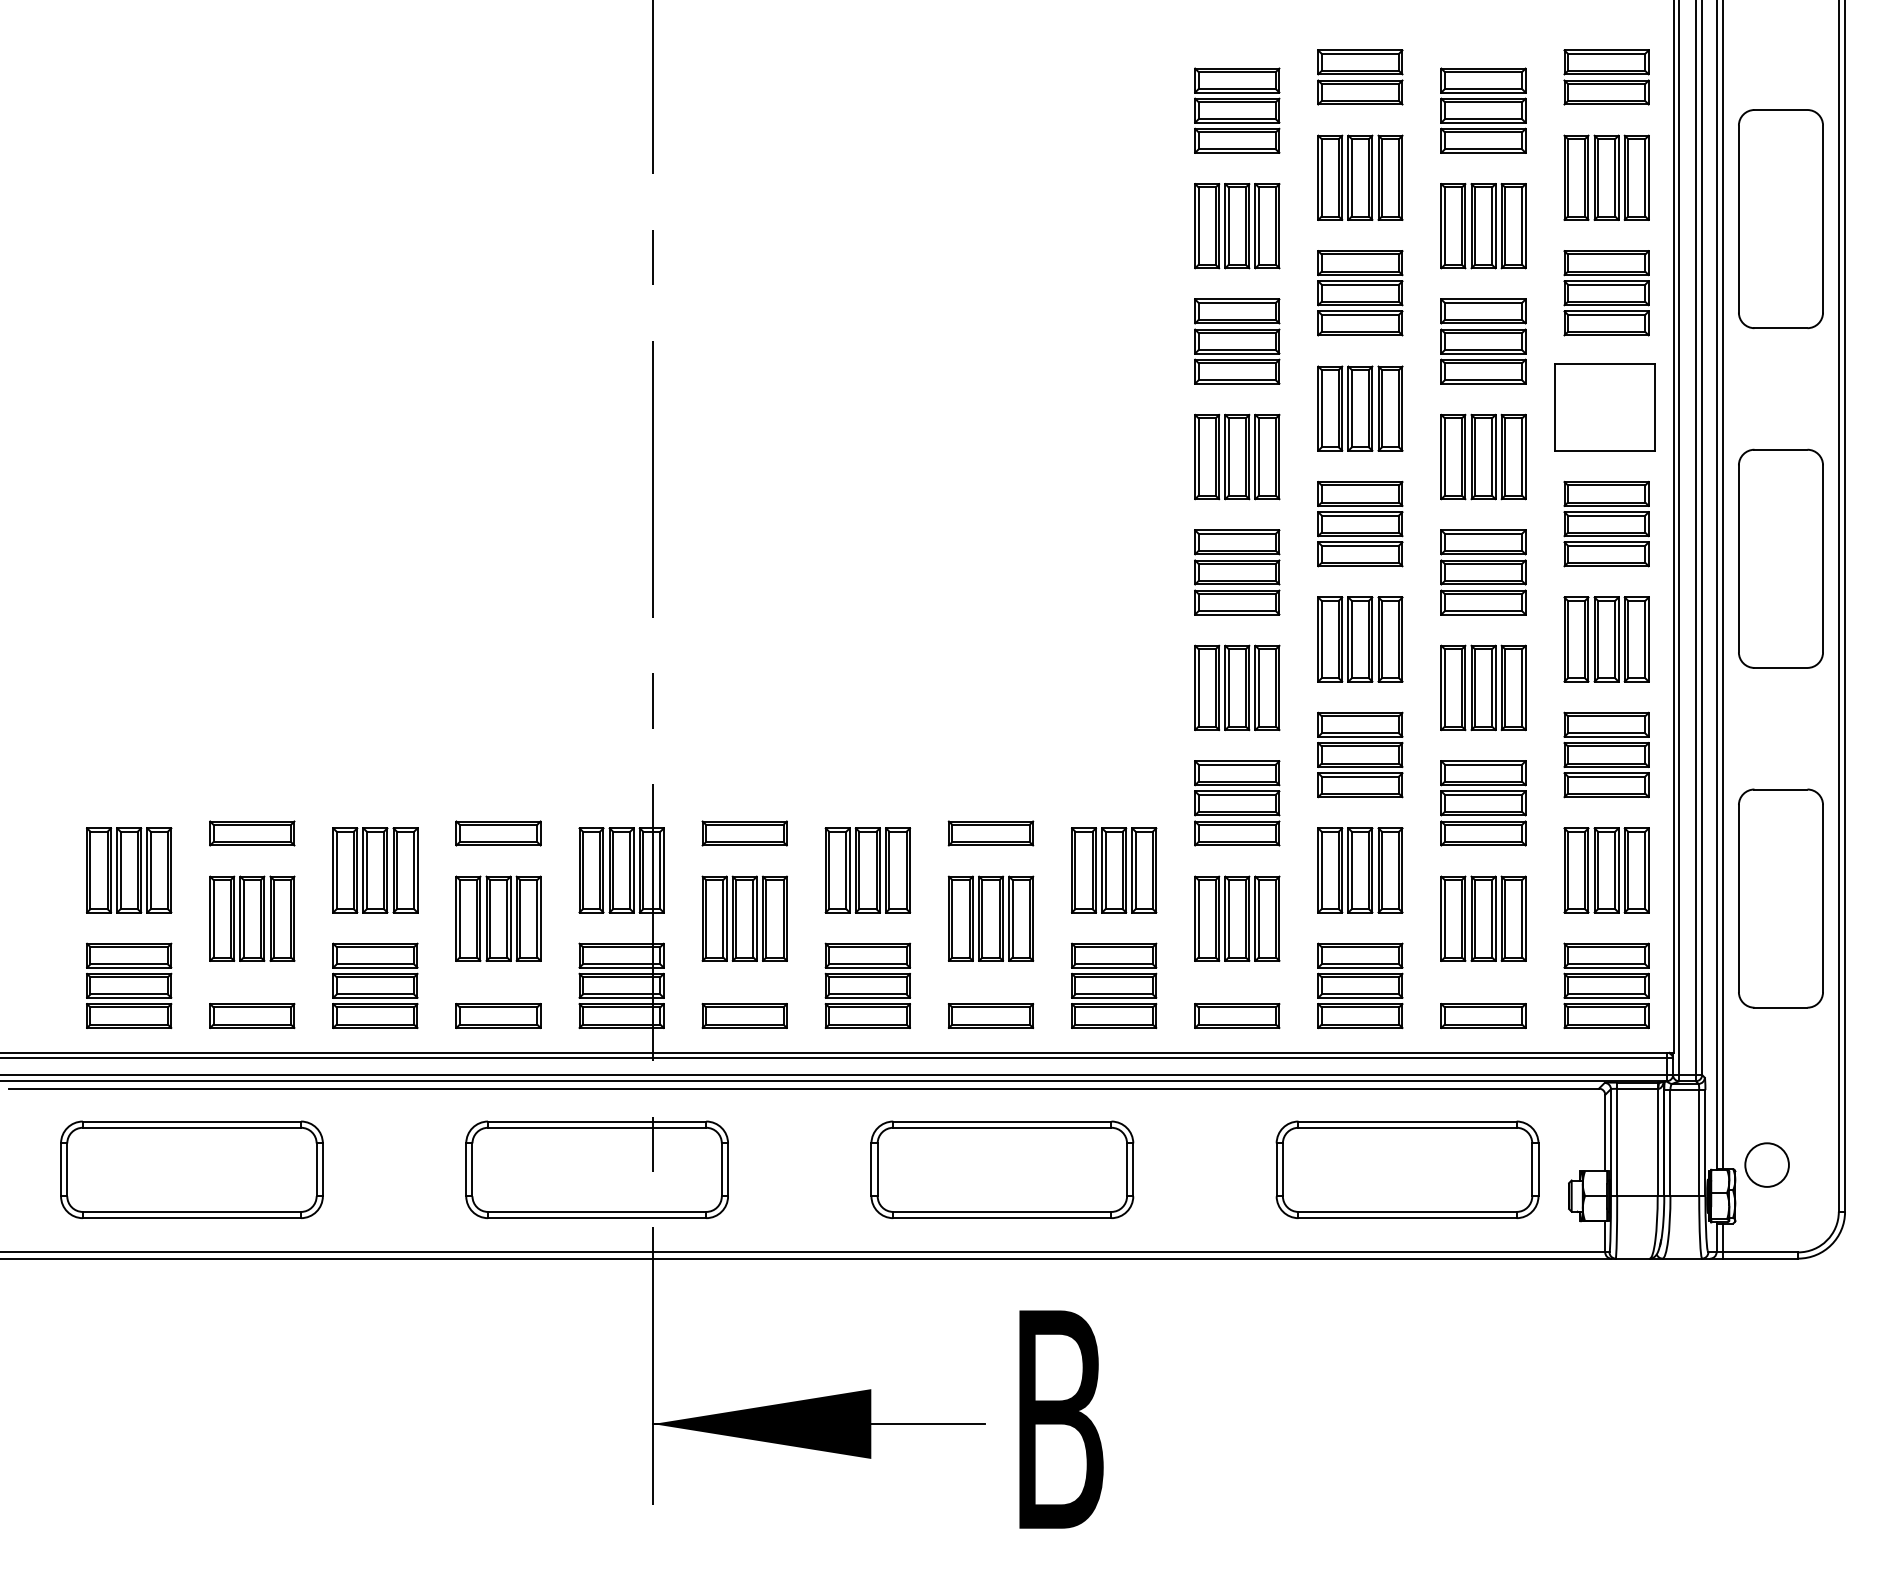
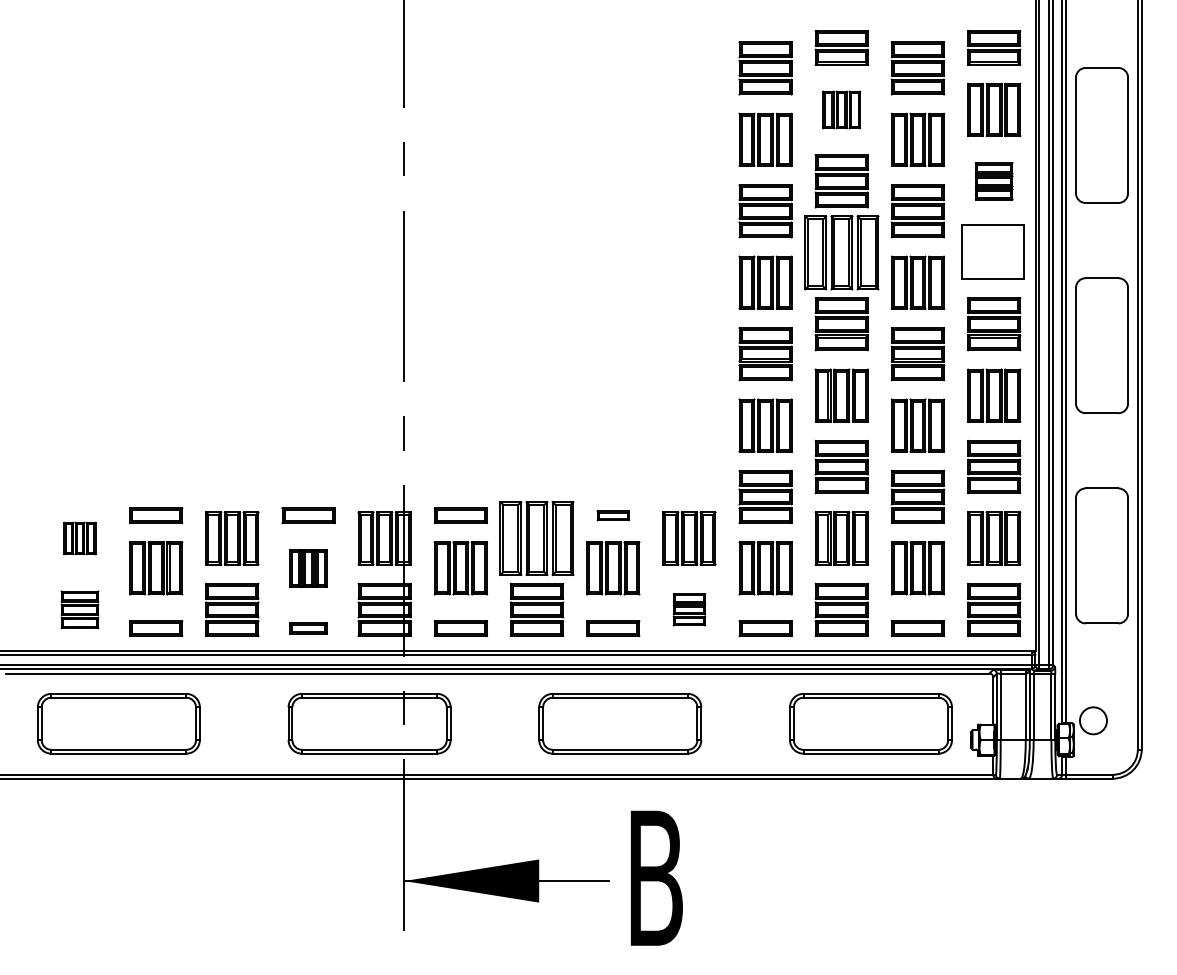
part: (1359, 177) -> (841, 109), size x0.7
part: (1607, 293) -> (994, 181), size x0.7
part: (1359, 408) -> (841, 252), size x1.4
part: (991, 833) -> (613, 515), size x0.6
part: (128, 870) -> (79, 538), size x0.6
part: (868, 870) -> (537, 538), size x1.4
part: (498, 918) -> (308, 568), size x0.7
part: (128, 985) -> (79, 609), size x0.7
part: (1114, 985) -> (689, 609), size x0.6
part: (498, 1015) -> (308, 628), size x0.7

